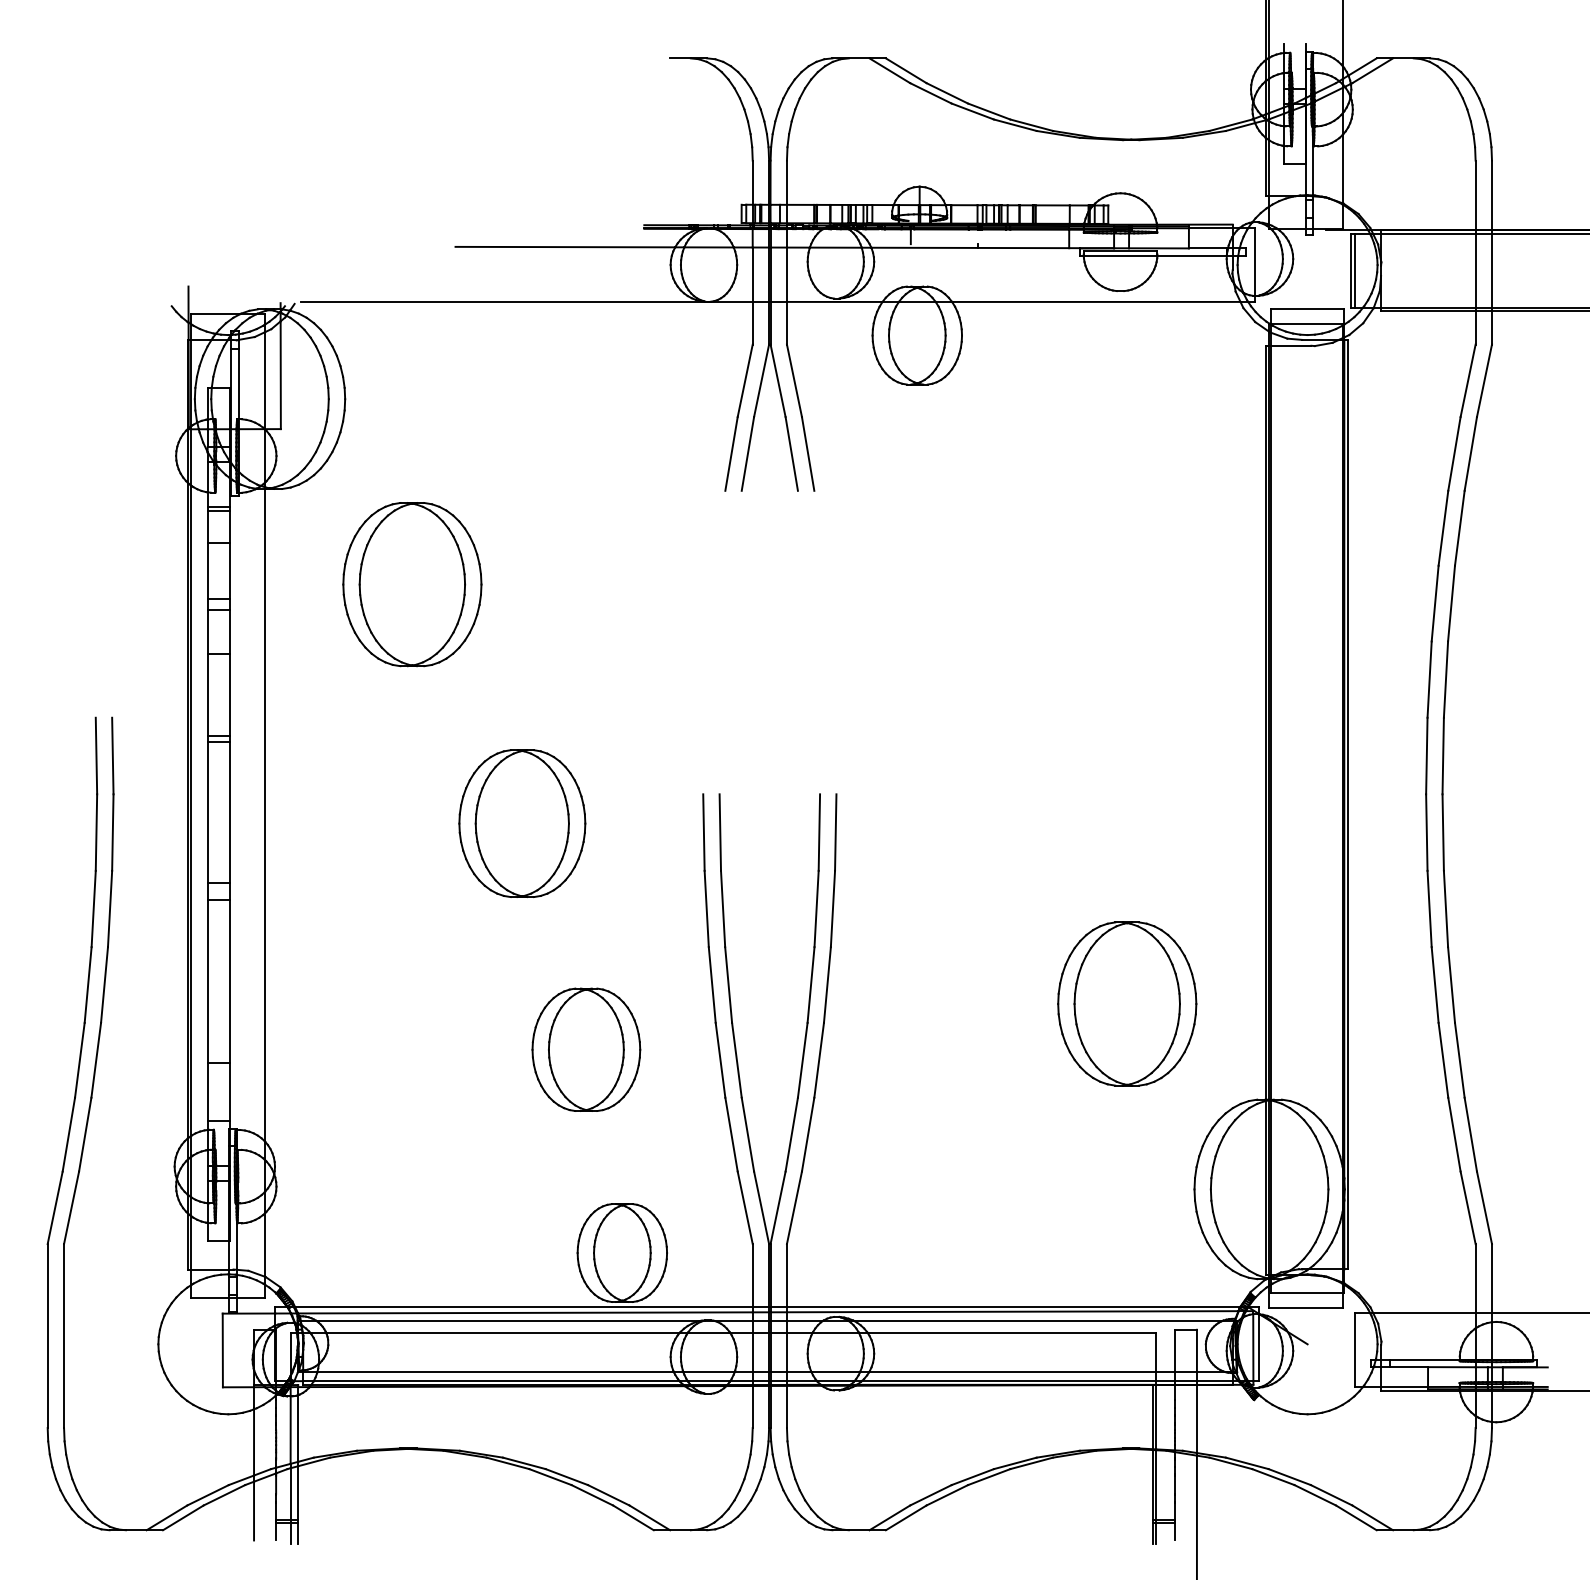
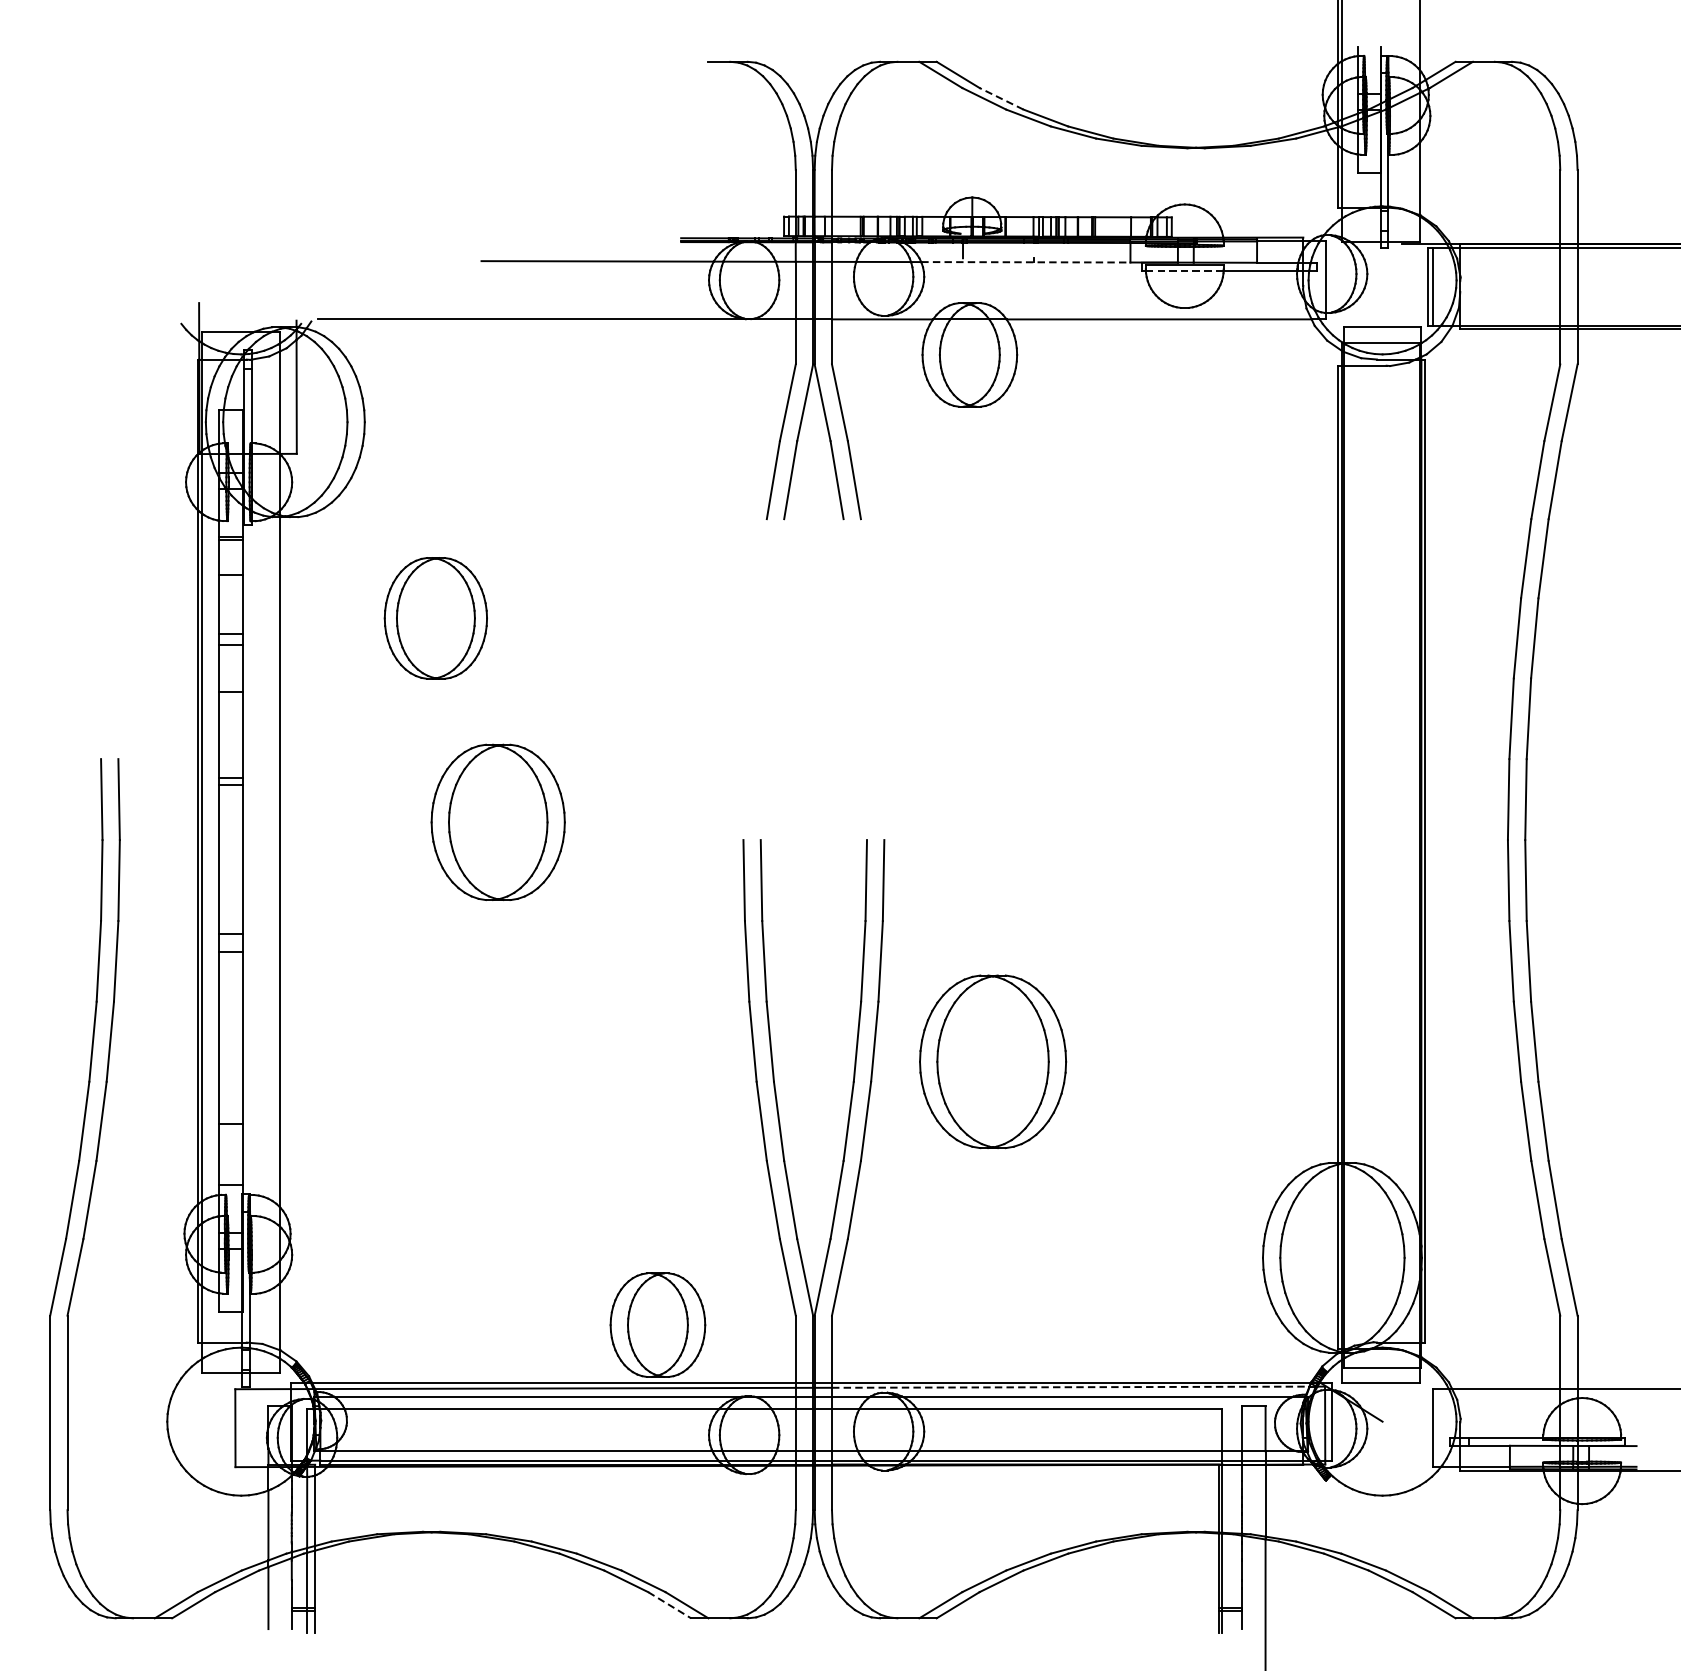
line: (946, 93) -> (1000, 98), solid -> dashed
line: (970, 247) -> (1026, 261), solid -> dashed
line: (1120, 255) -> (1184, 270), solid -> dashed
part: (412, 584) -> (436, 618), size x0.7
part: (522, 823) -> (498, 822), moved
part: (1127, 1003) -> (993, 1061), moved
part: (586, 1049) -> (620, 1109), removed
line: (1012, 1311) -> (1070, 1386), solid -> dashed
line: (633, 1517) -> (669, 1604), solid -> dashed

